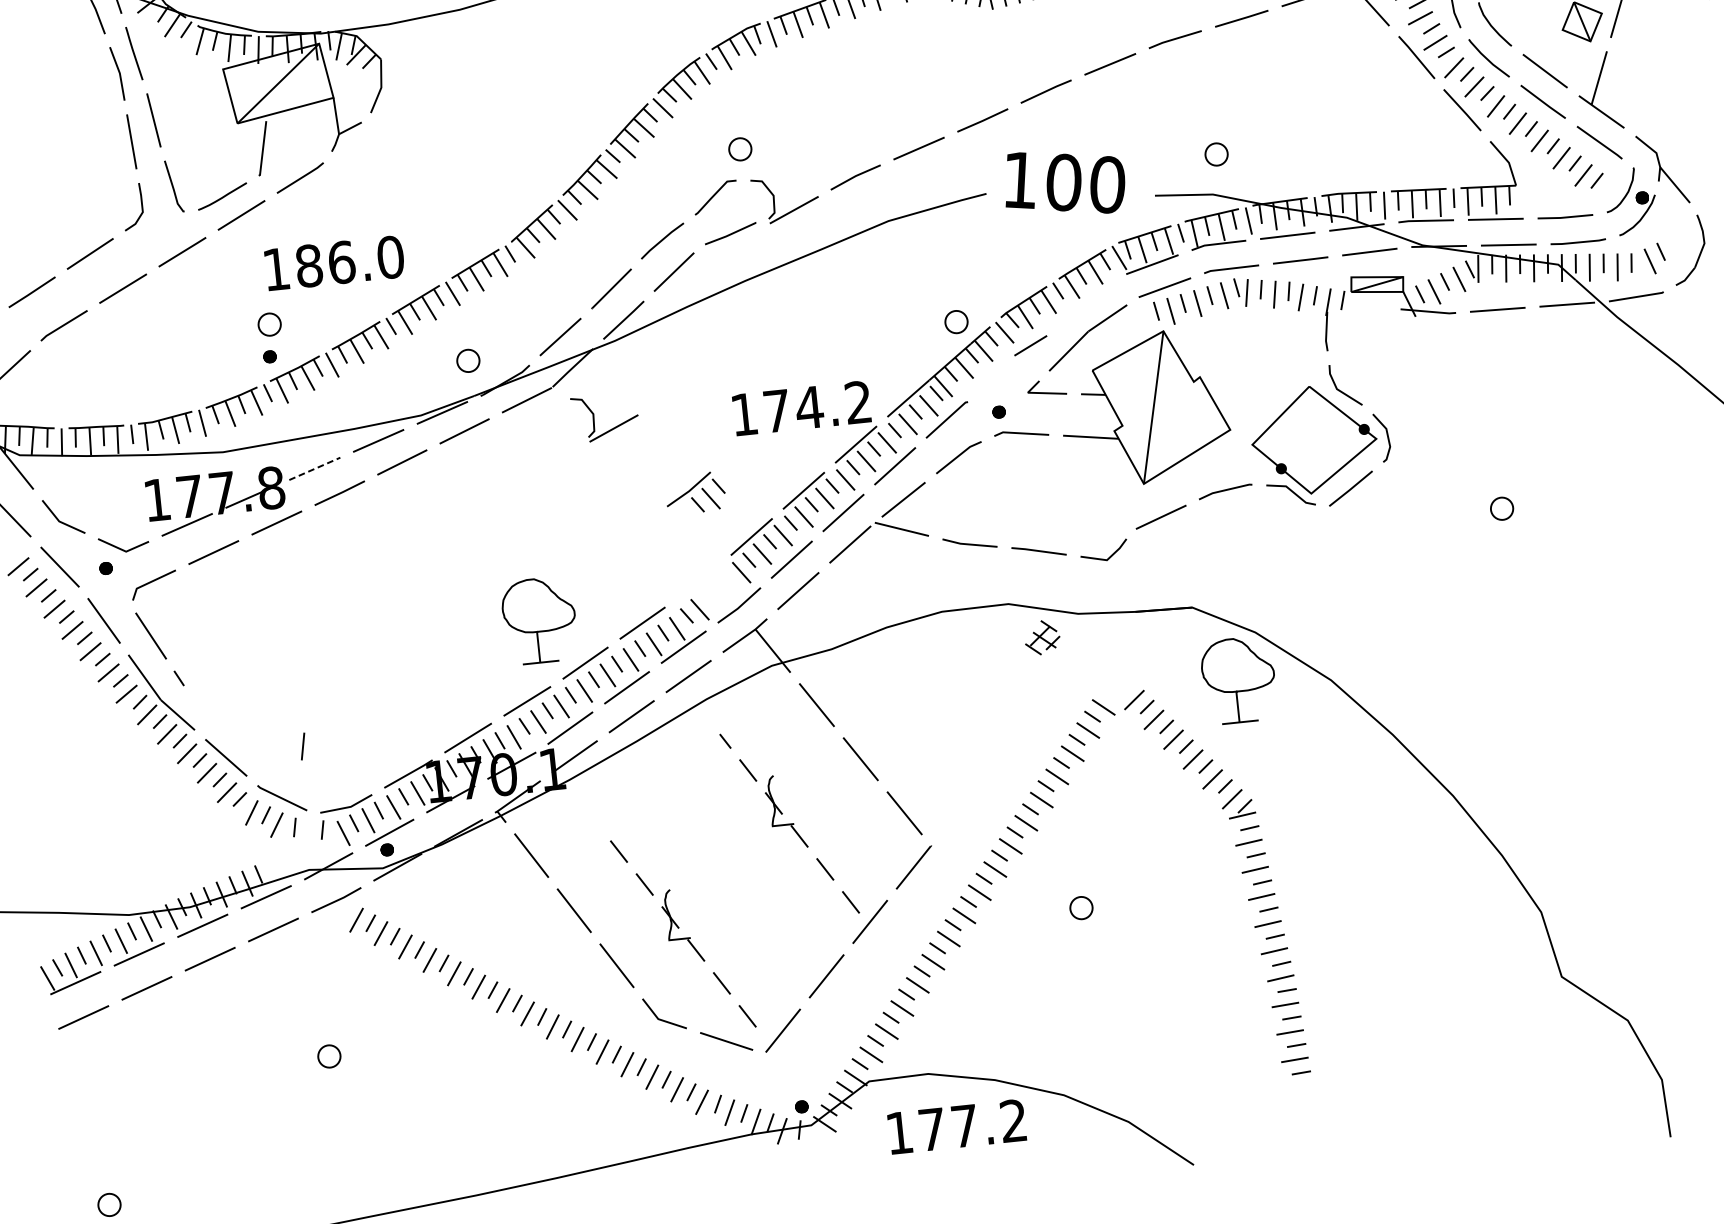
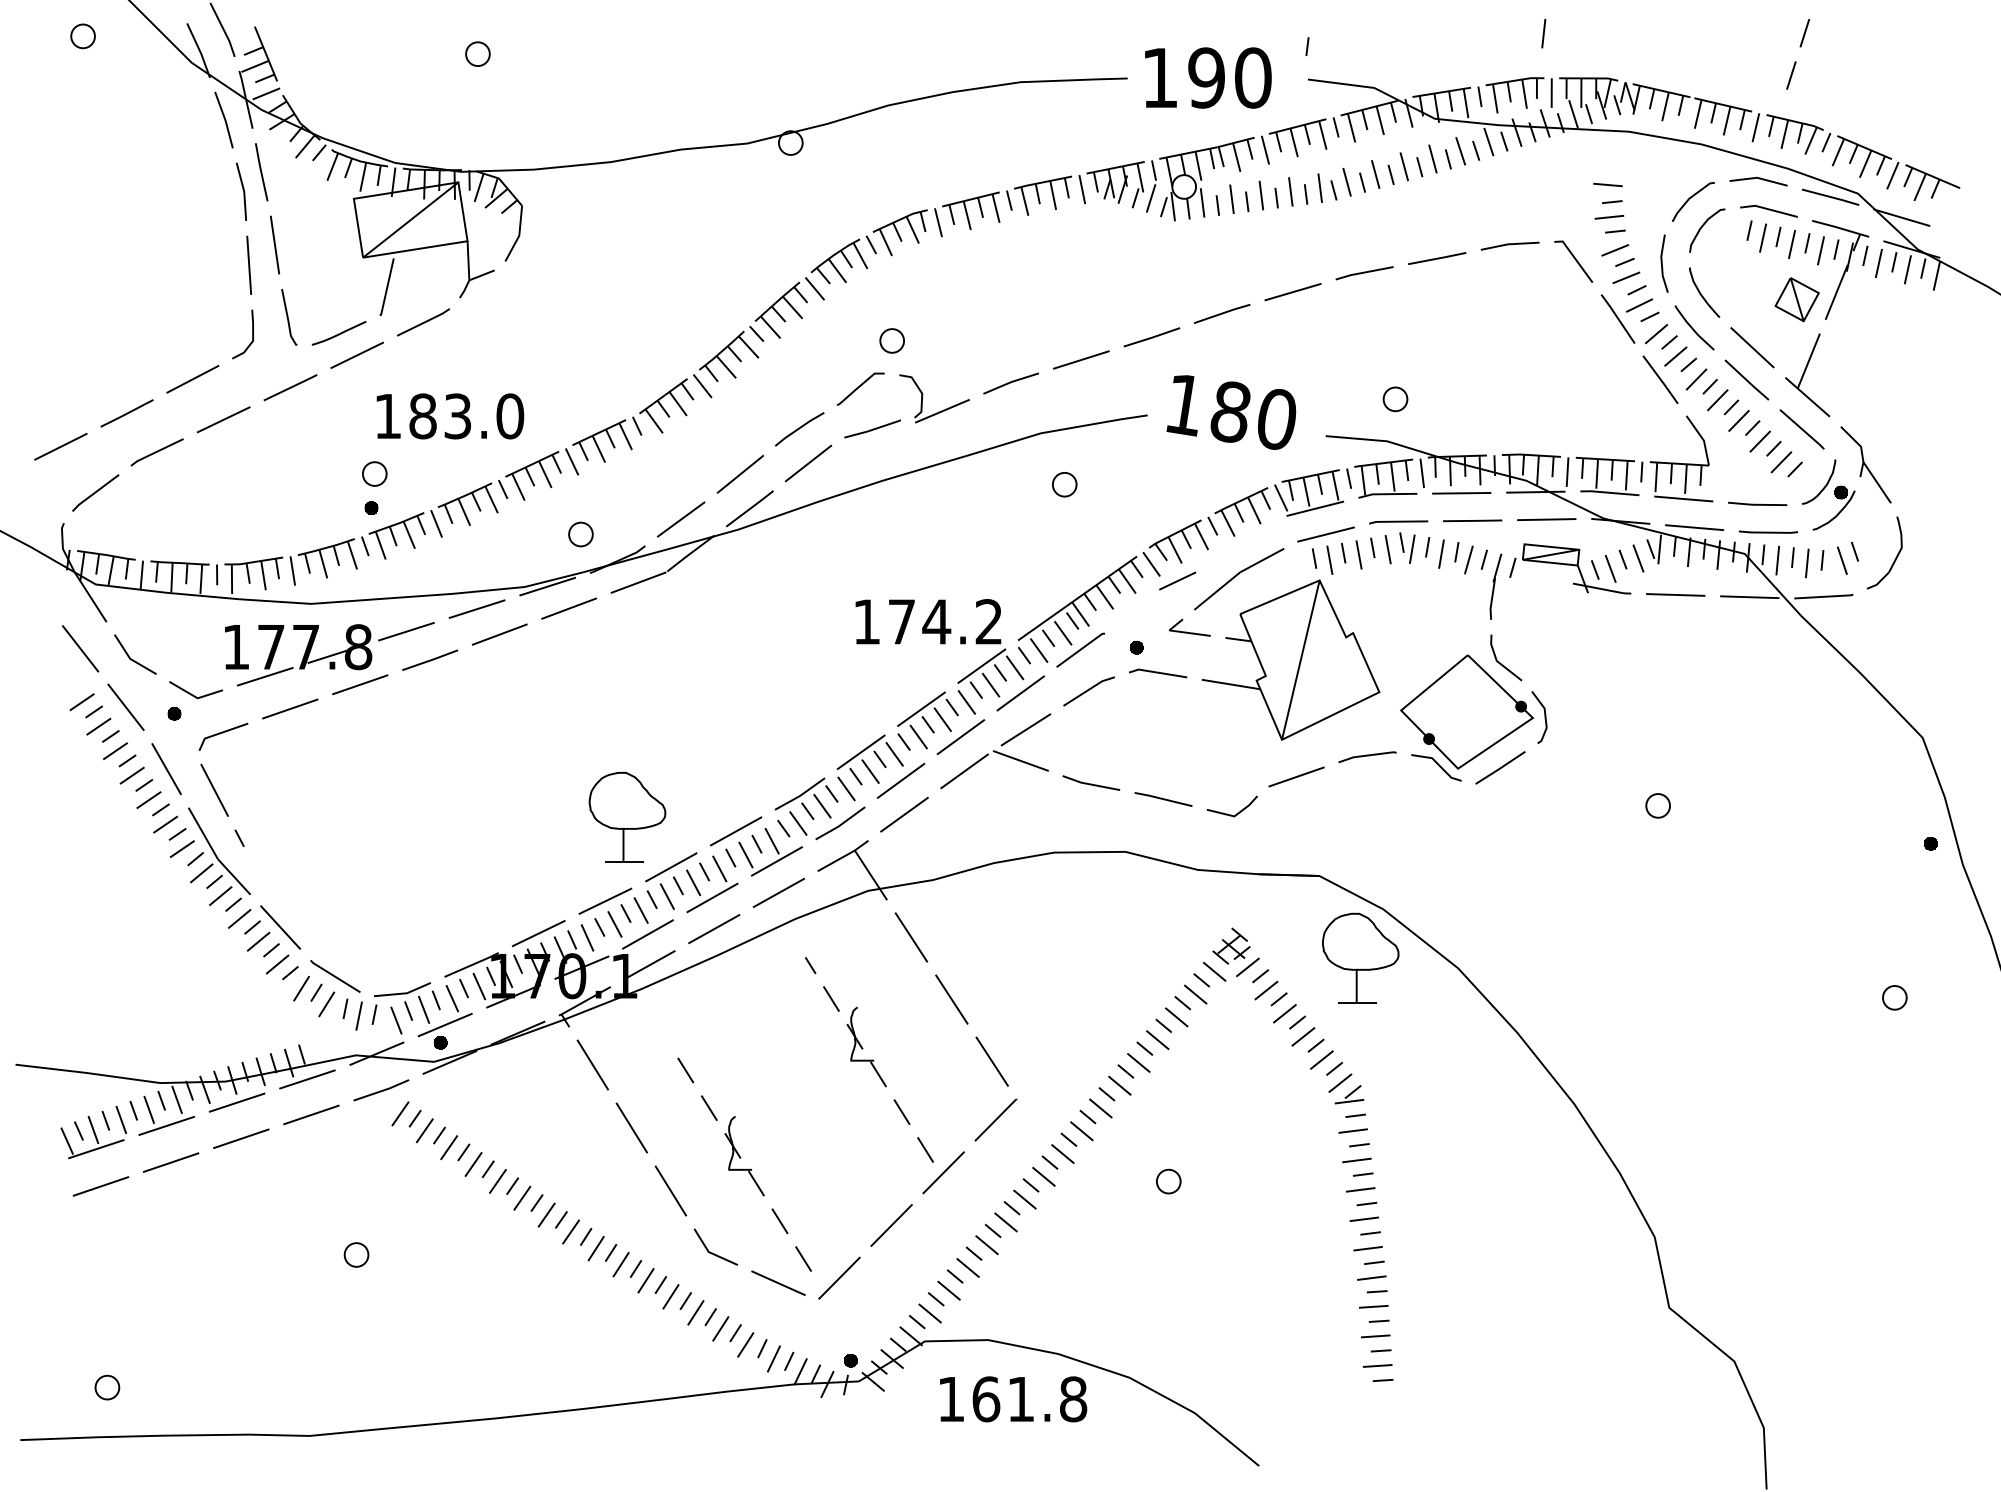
text: (1063, 182) -> (1230, 411), 100 -> 180
text: (341, 262) -> (457, 416), 186.0 -> 183.0
part: (956, 321) -> (1064, 484), moved
part: (594, 416) -> (708, 607), removed
line: (314, 468) -> (406, 631), dashed -> solid
part: (695, 492) -> (806, 798), moved
part: (1042, 637) -> (1231, 945), moved
line: (302, 746) -> (358, 1015), moved
text: (972, 1125) -> (1029, 1399), 177.2 -> 161.8

